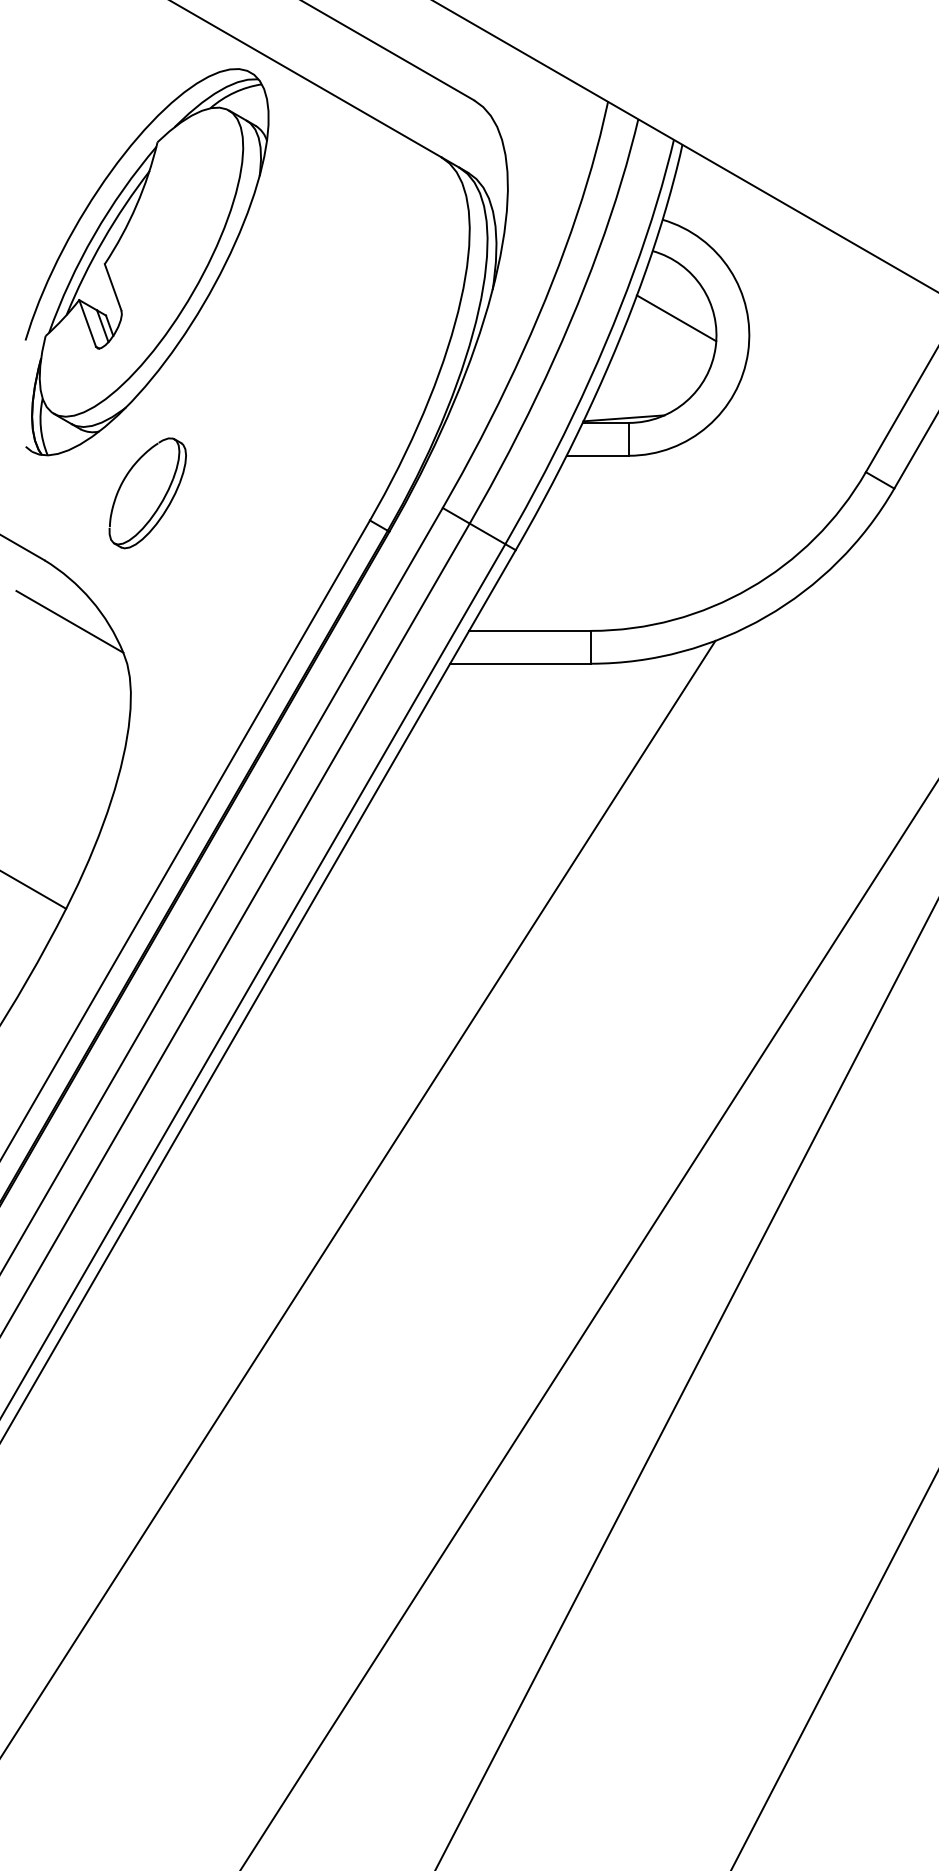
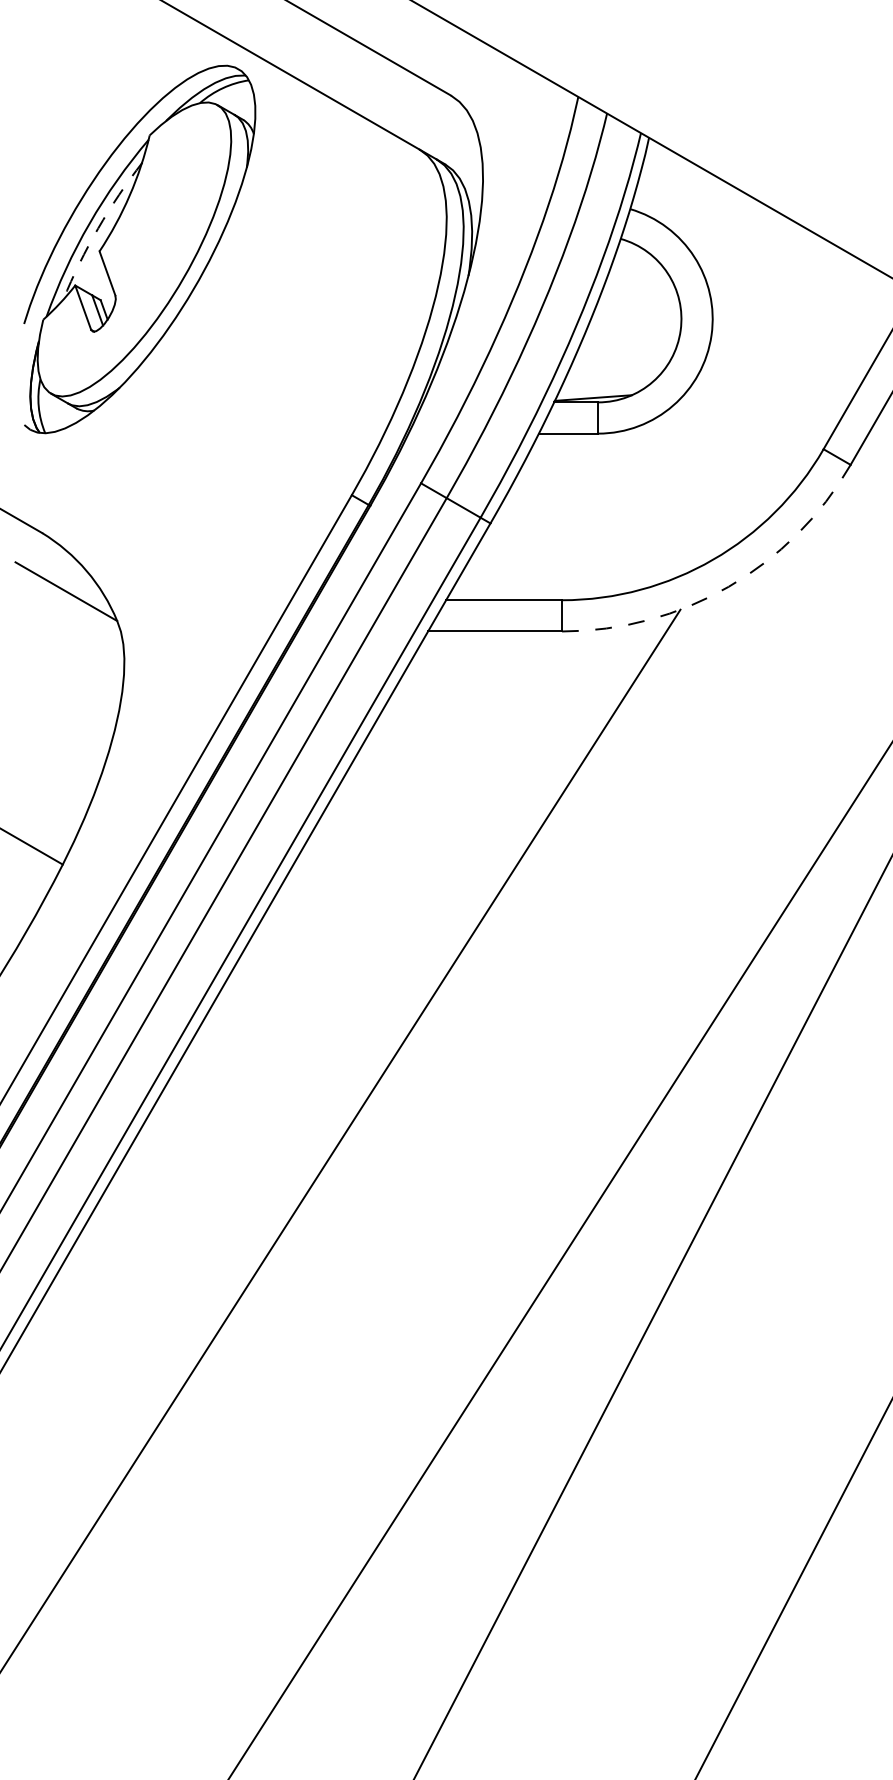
arc: (103, 240) -> (98, 228), solid -> dashed
line: (676, 317) -> (643, 302), removed
part: (147, 493) -> (140, 469), removed
arc: (765, 616) -> (728, 586), solid -> dashed

